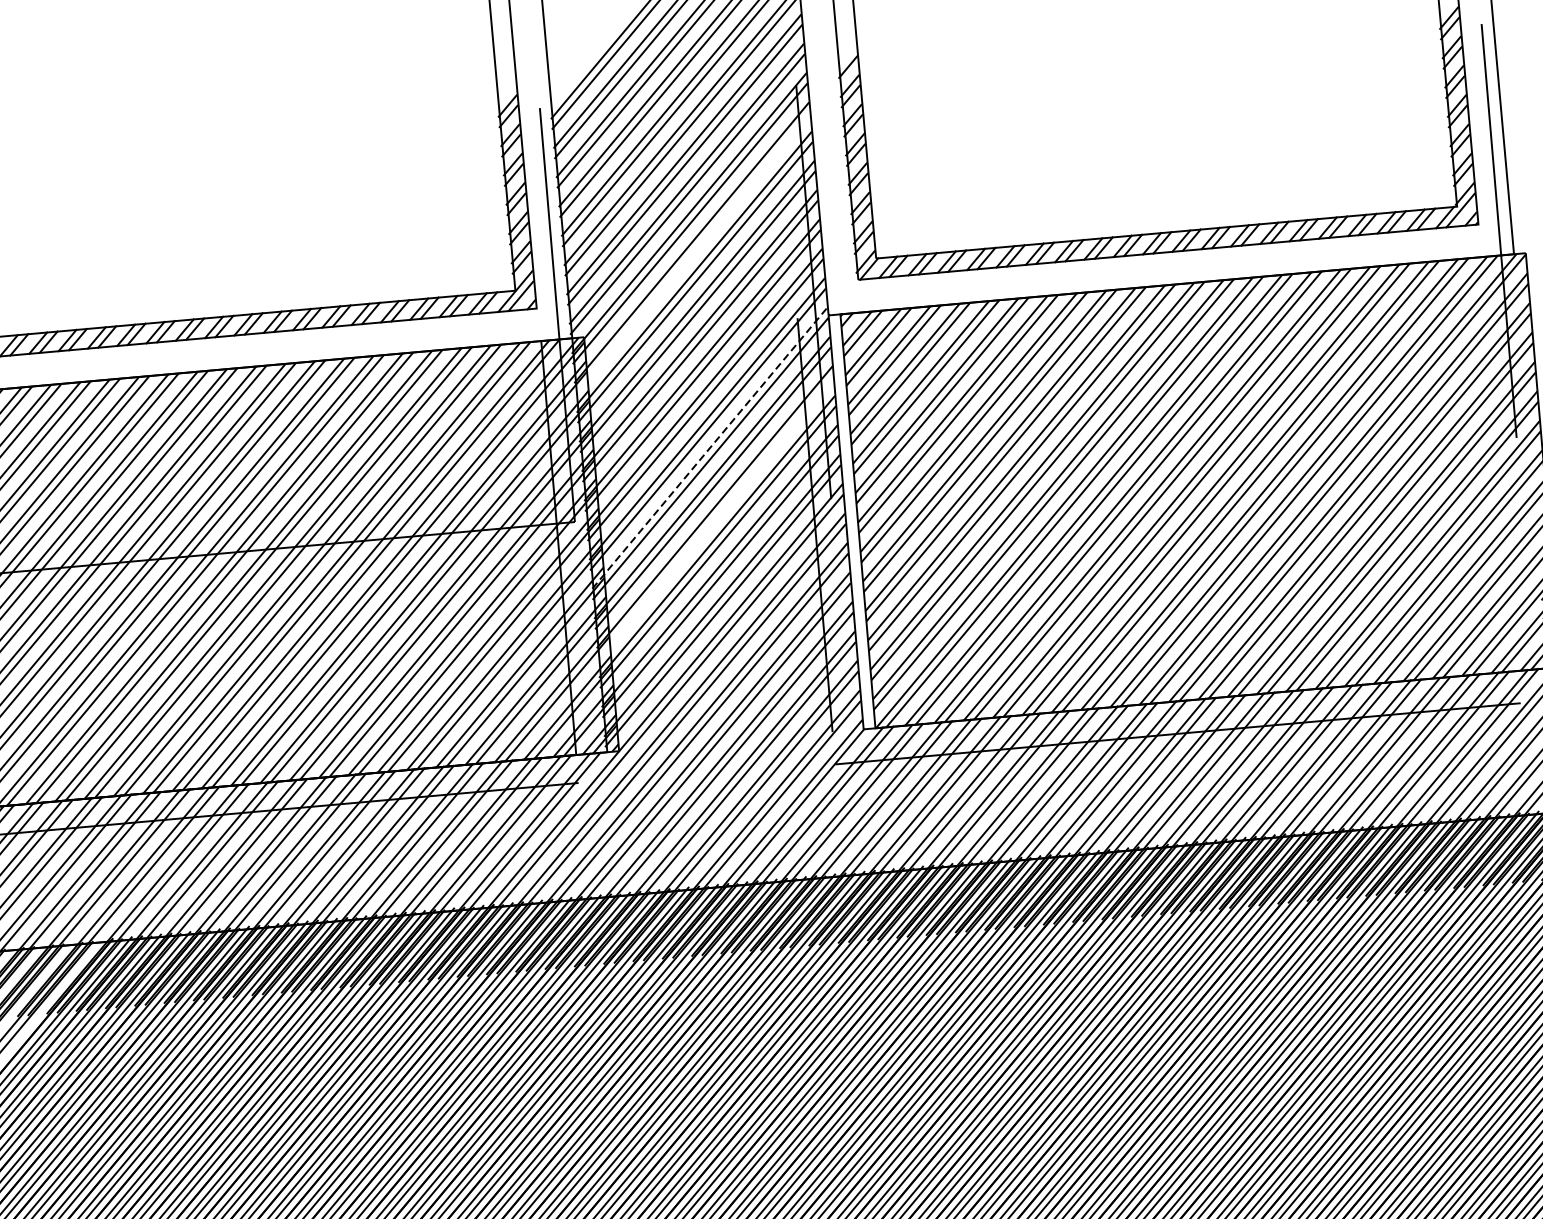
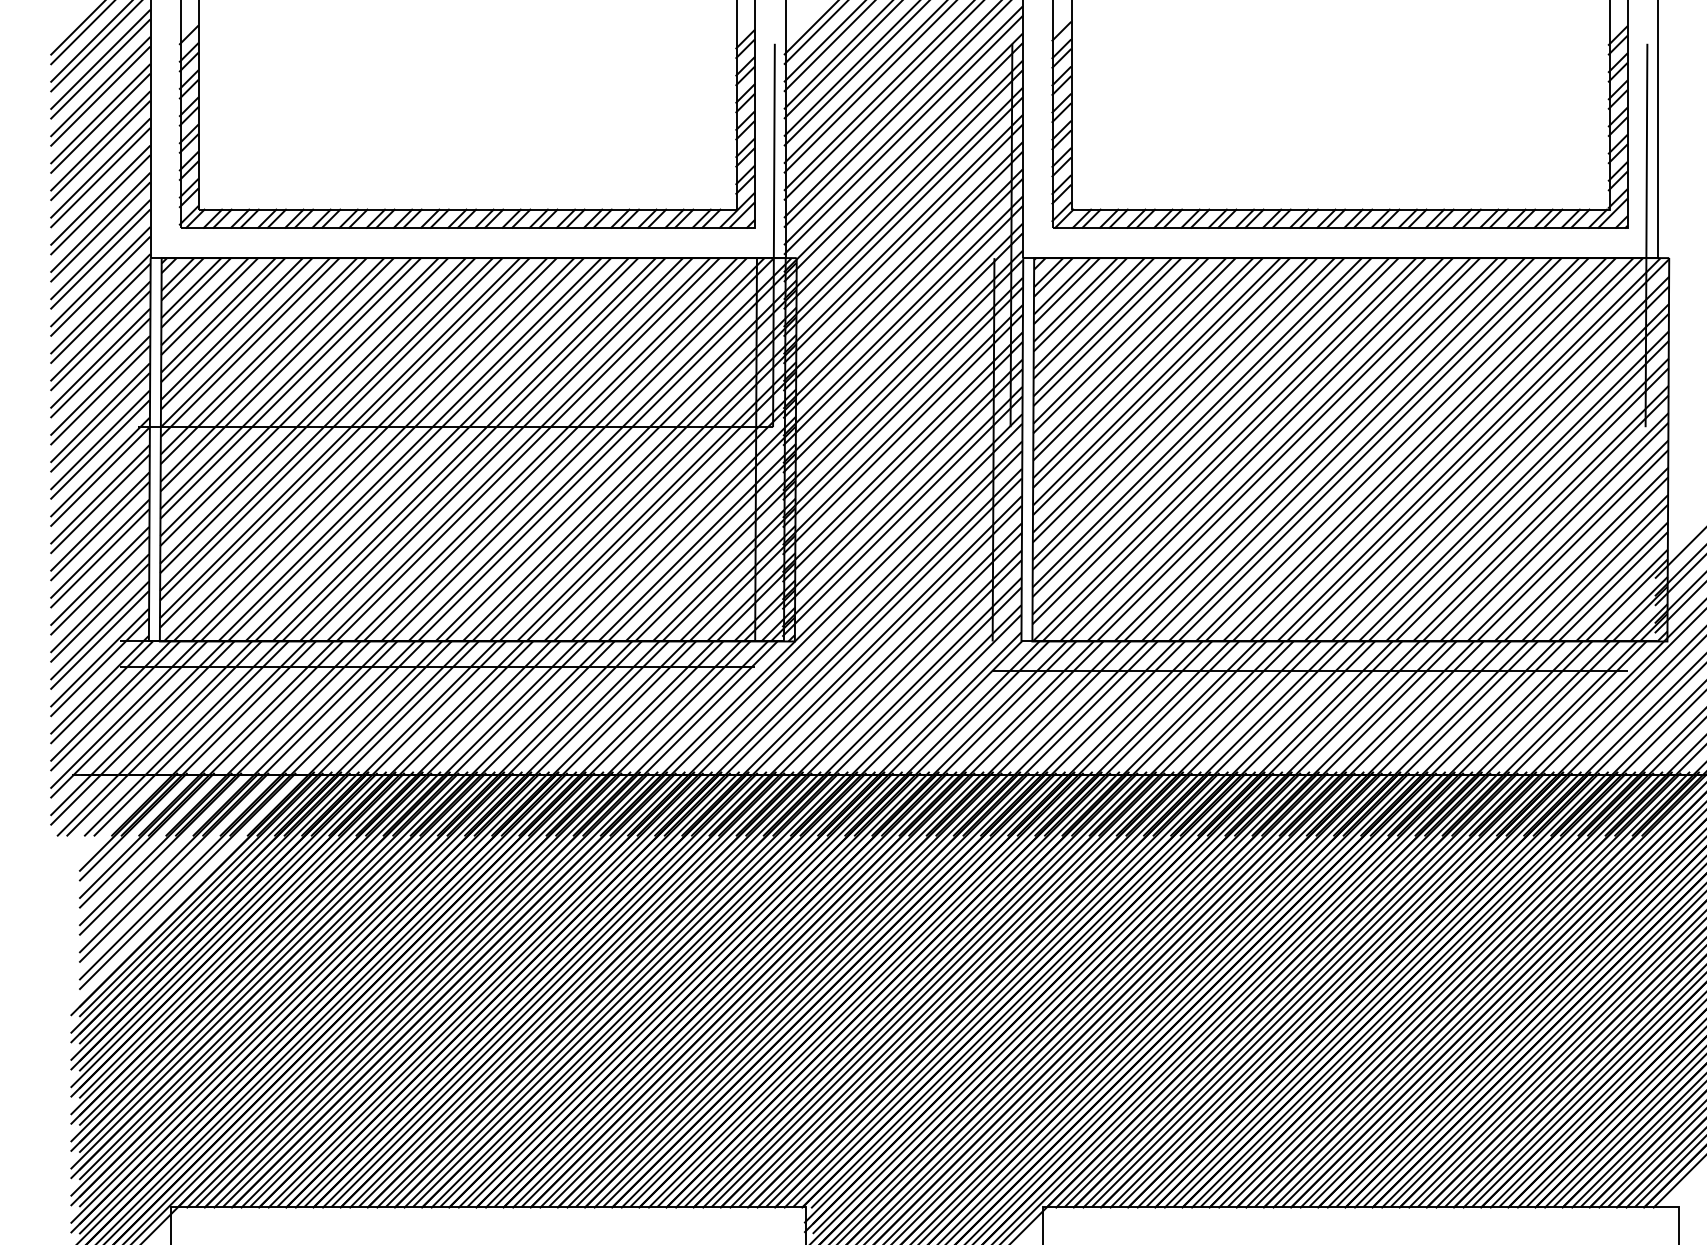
line: (692, 252) -> (903, 189), added
line: (709, 448) -> (902, 370), dashed -> solid
line: (715, 517) -> (902, 434), added

